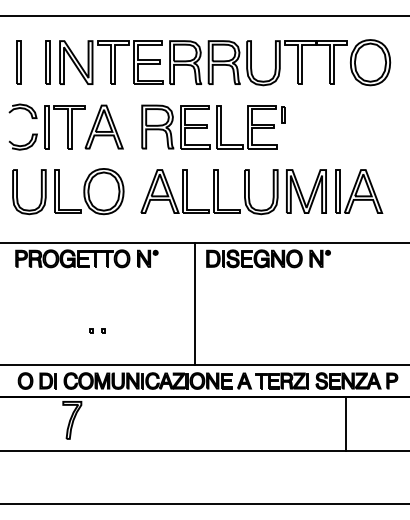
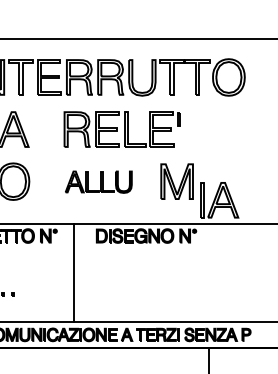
part: (213, 126) -> (122, 129), moved
part: (359, 191) -> (220, 200), moved
part: (209, 192) -> (98, 182), size x0.6
line: (194, 303) -> (73, 272), moved

